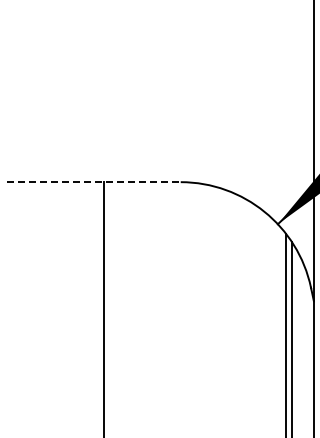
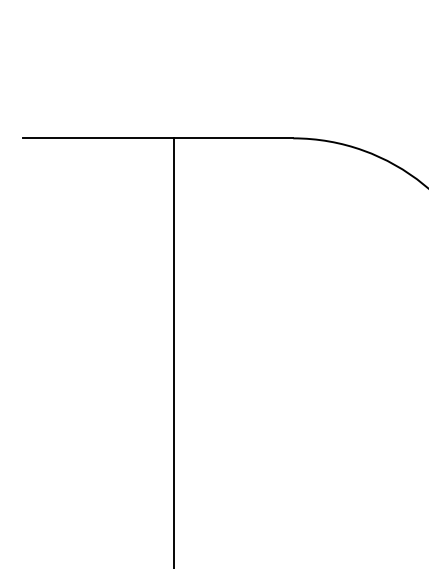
line: (94, 182) -> (158, 138), dashed -> solid

